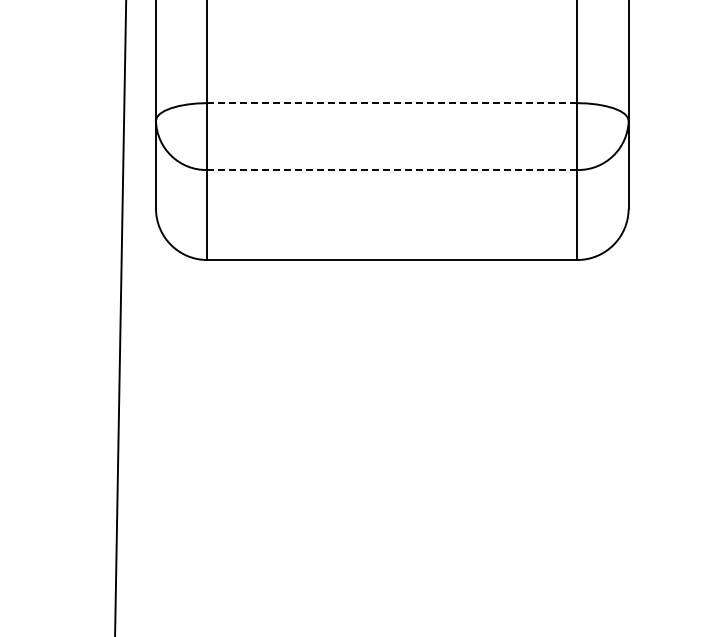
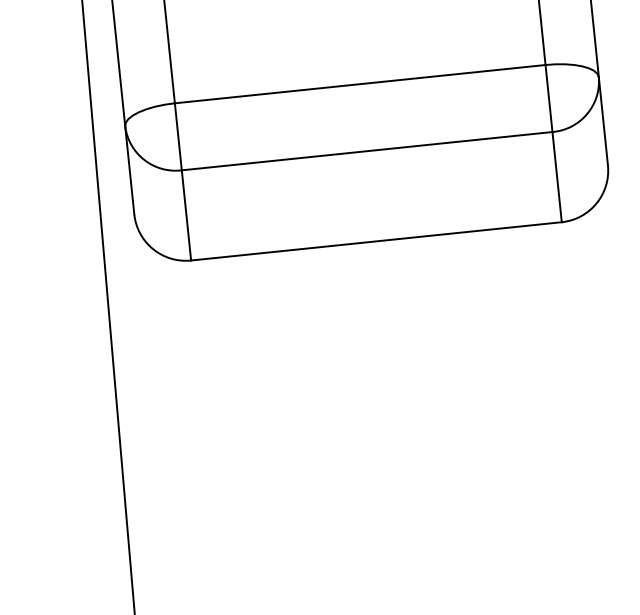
line: (392, 103) -> (360, 84), dashed -> solid
line: (392, 170) -> (367, 151), dashed -> solid

